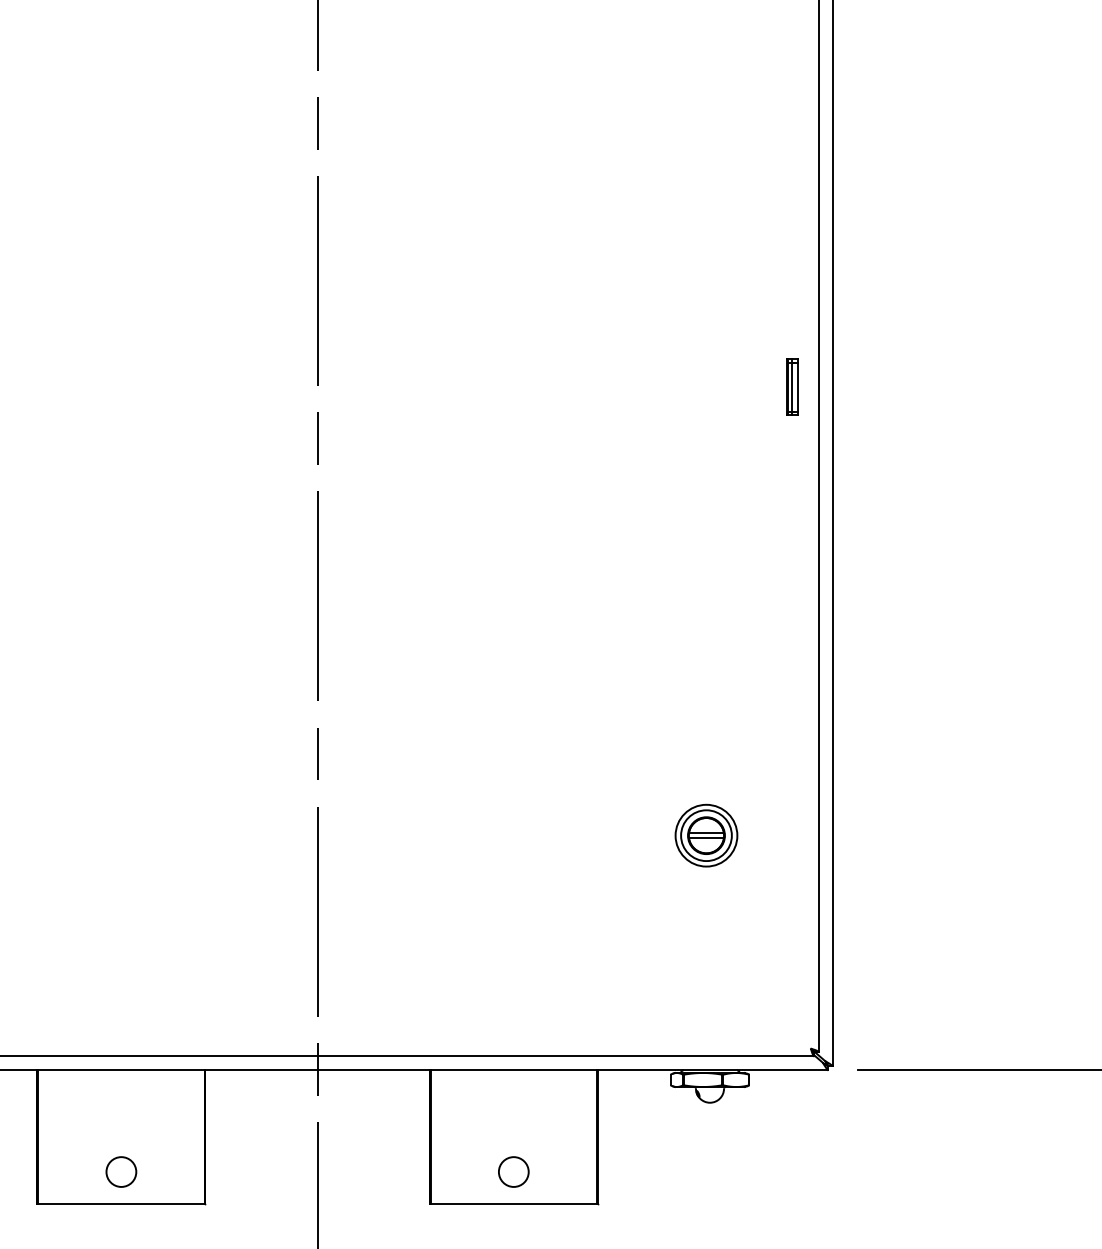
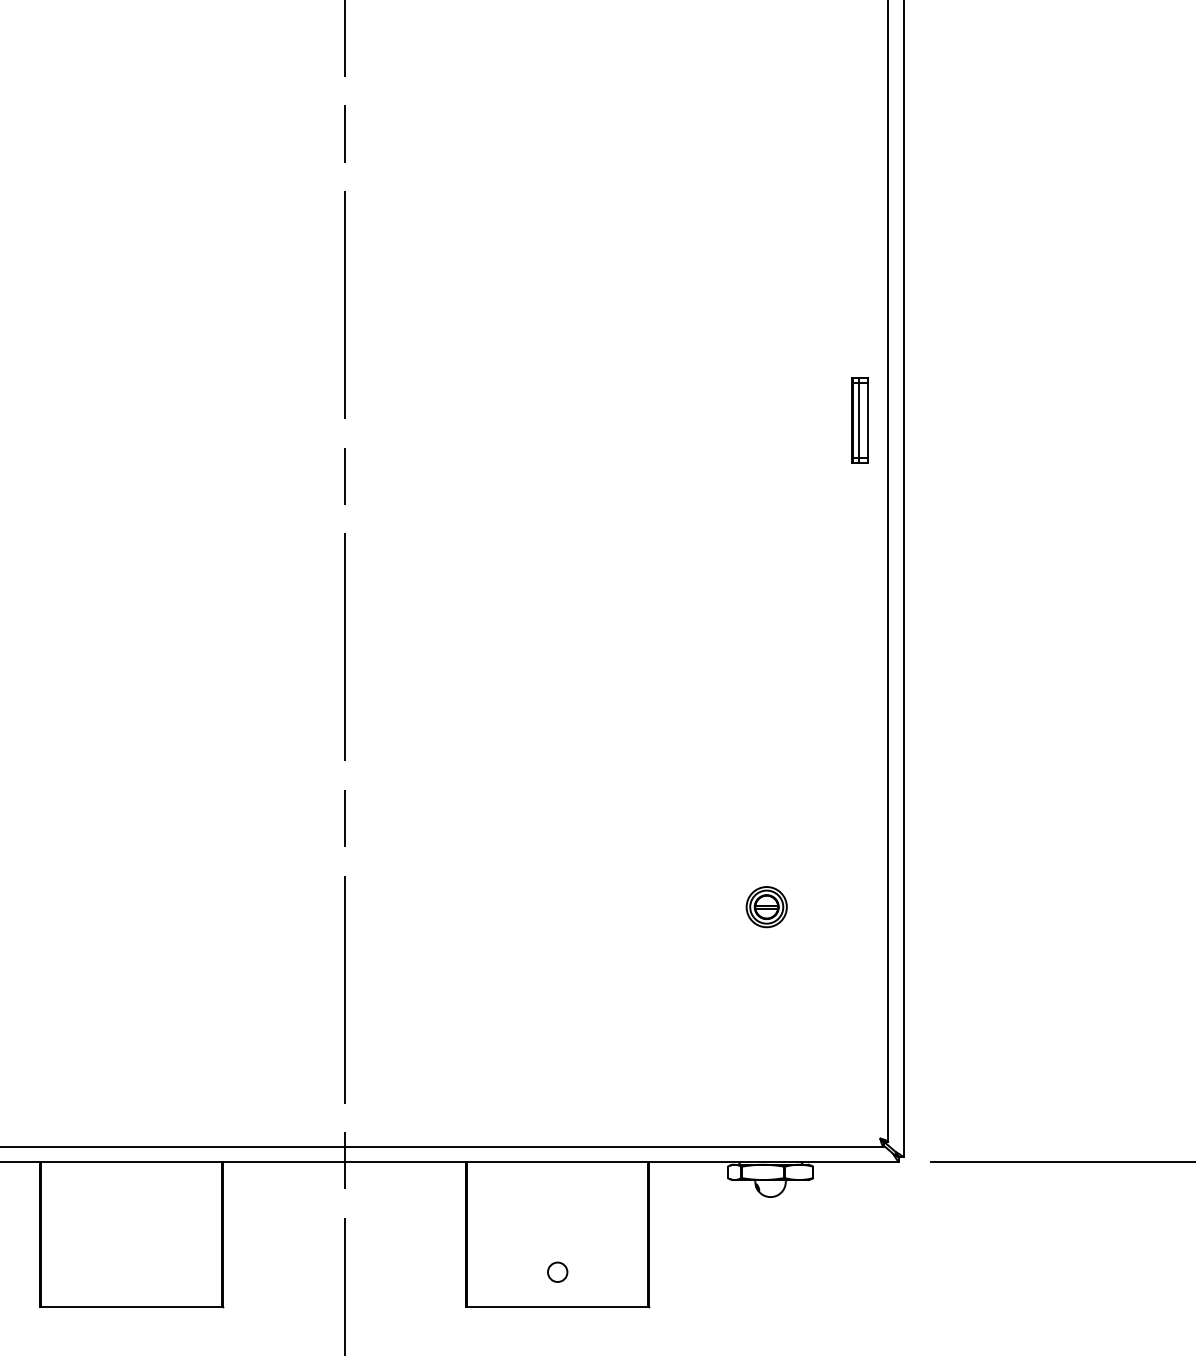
part: (792, 386) -> (860, 419), size x1.4
part: (706, 835) -> (766, 907), size x0.6
circle: (121, 1171) -> (131, 1271), removed
circle: (513, 1171) -> (557, 1271), size x0.6

